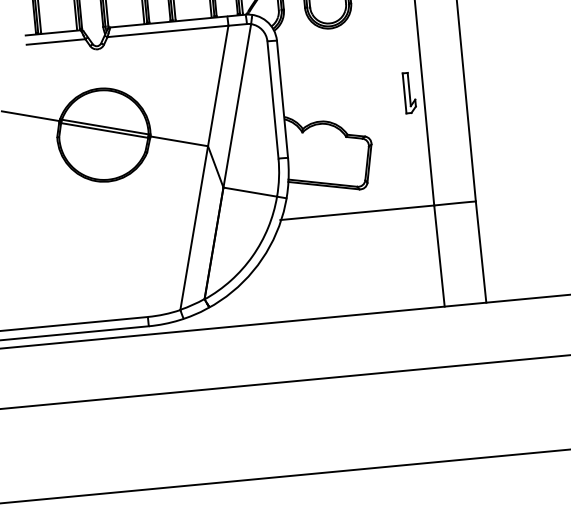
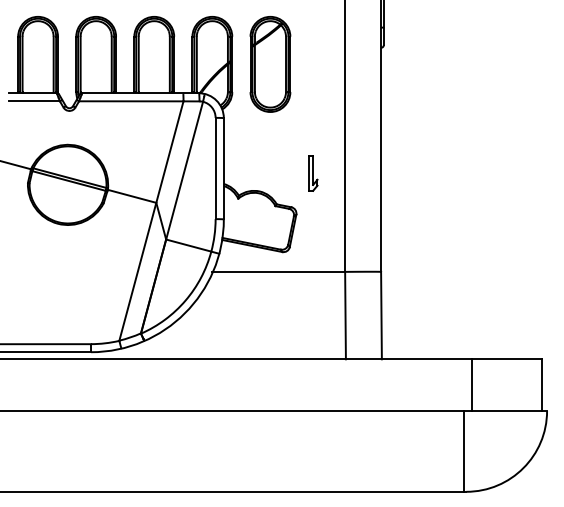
part: (409, 92) -> (313, 173), moved

